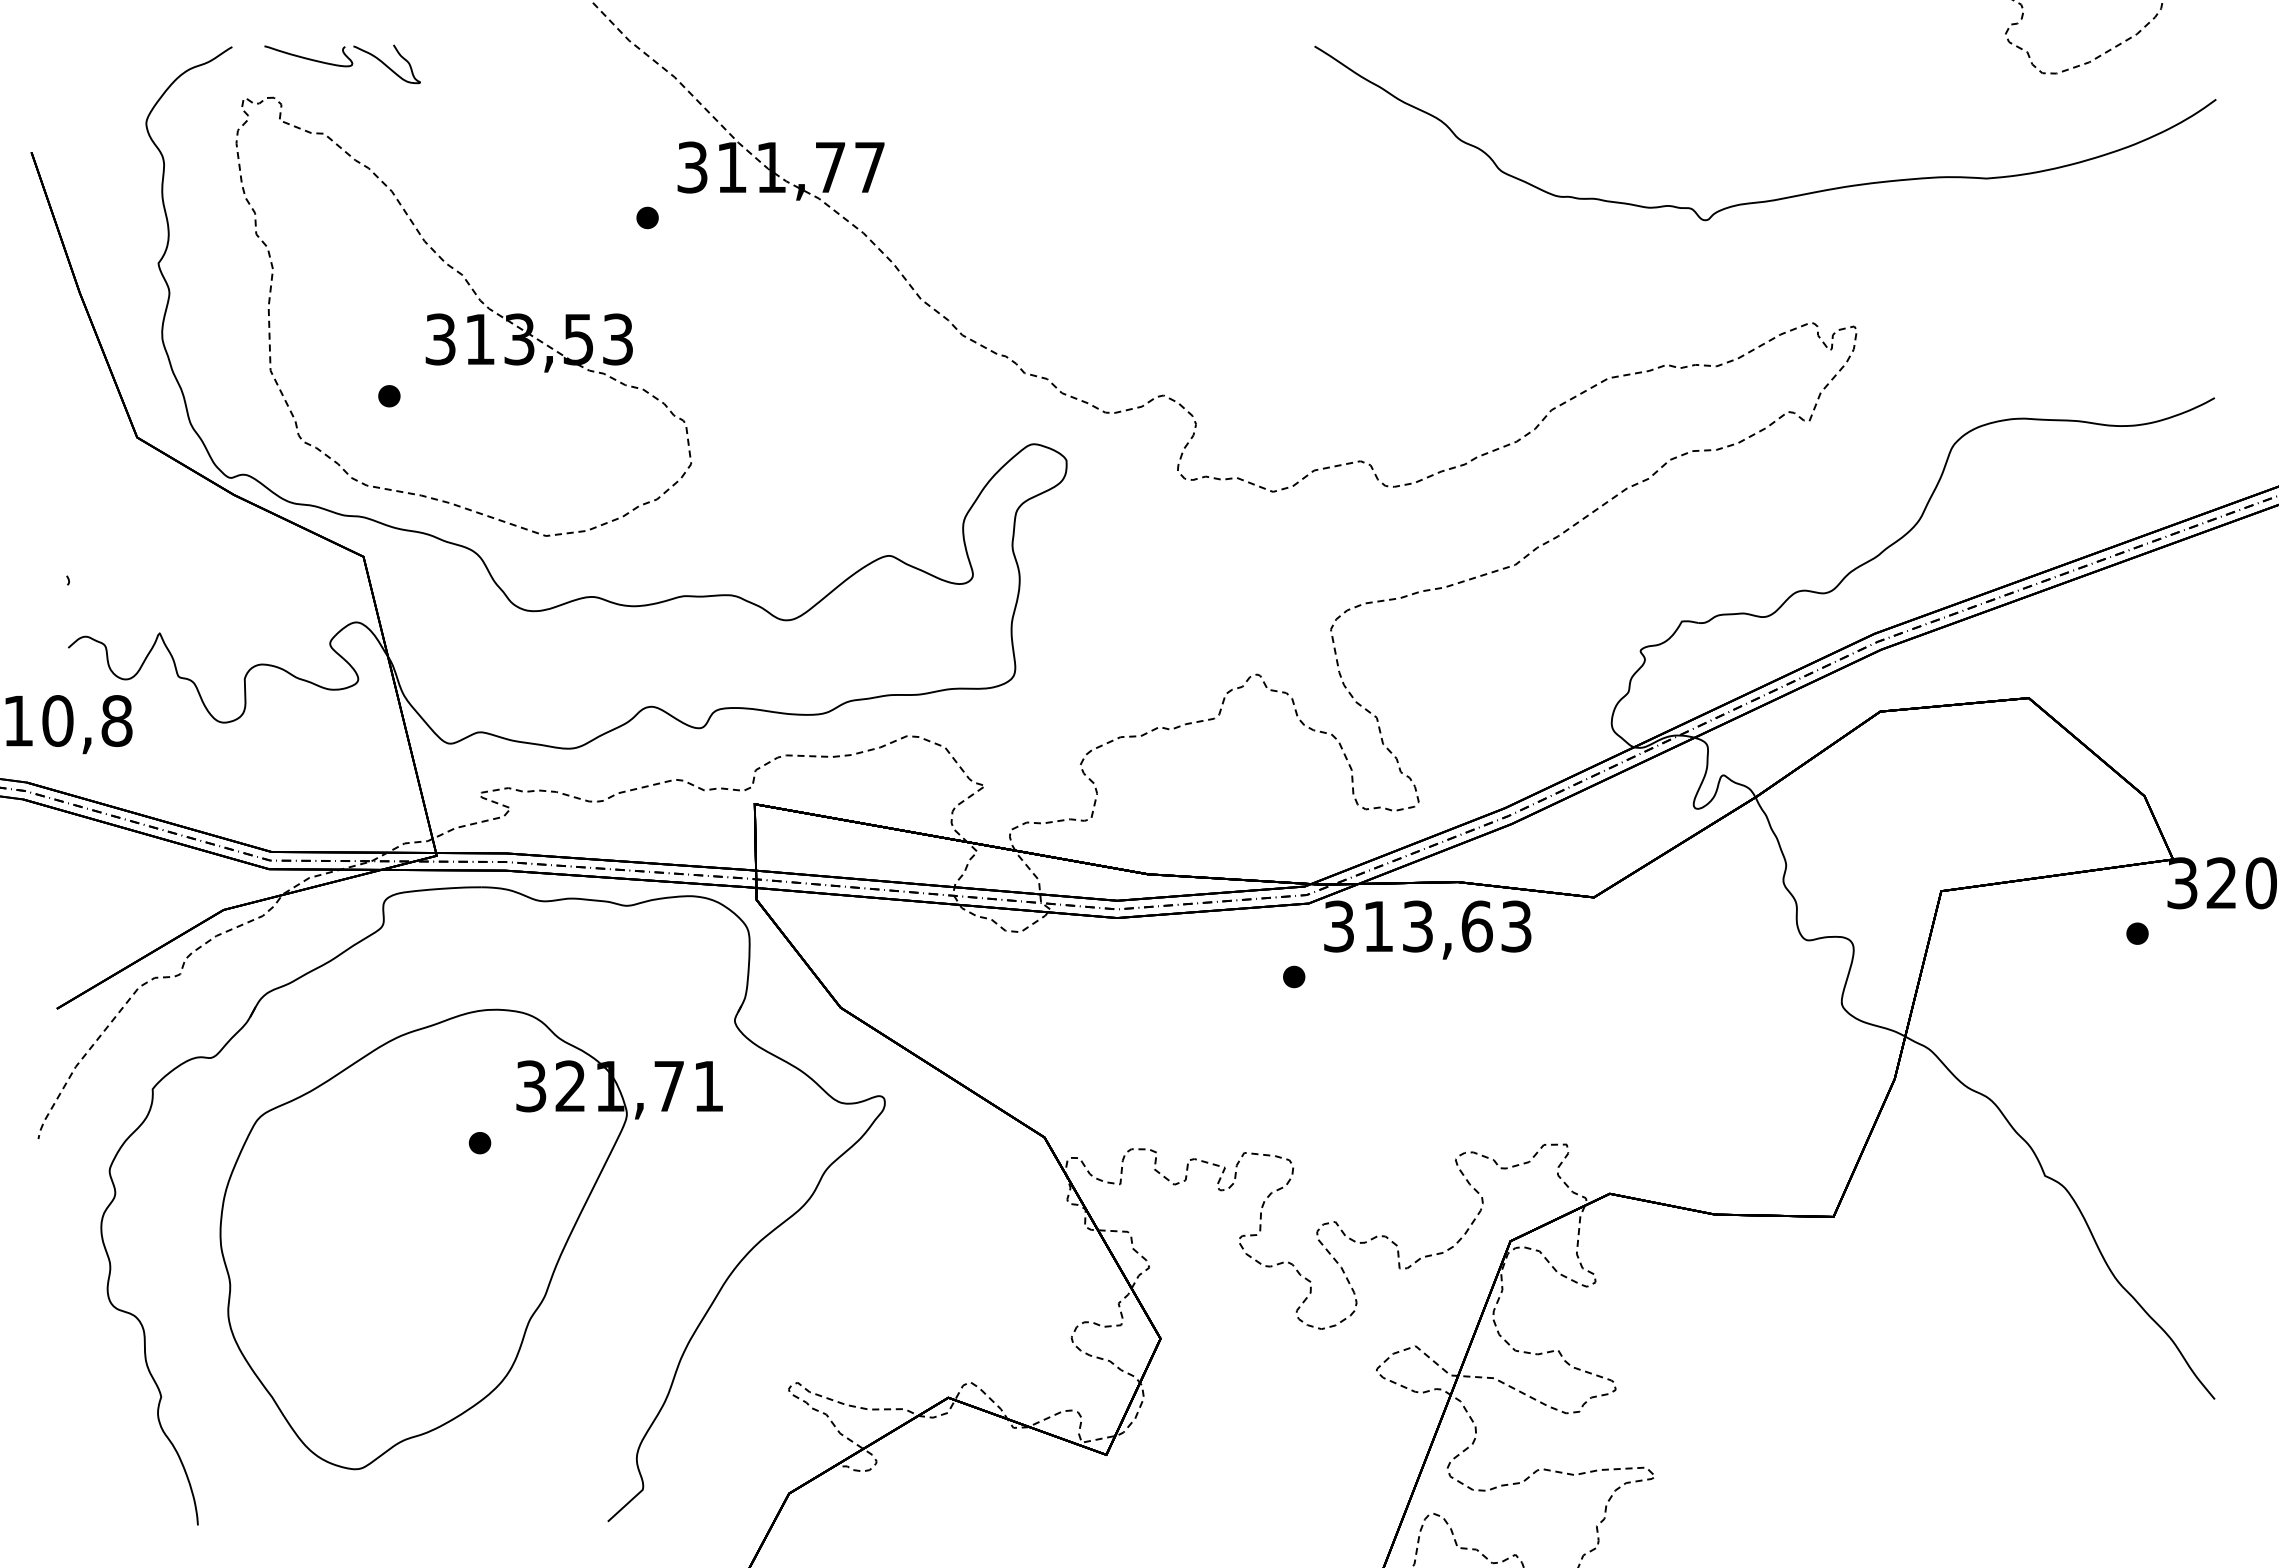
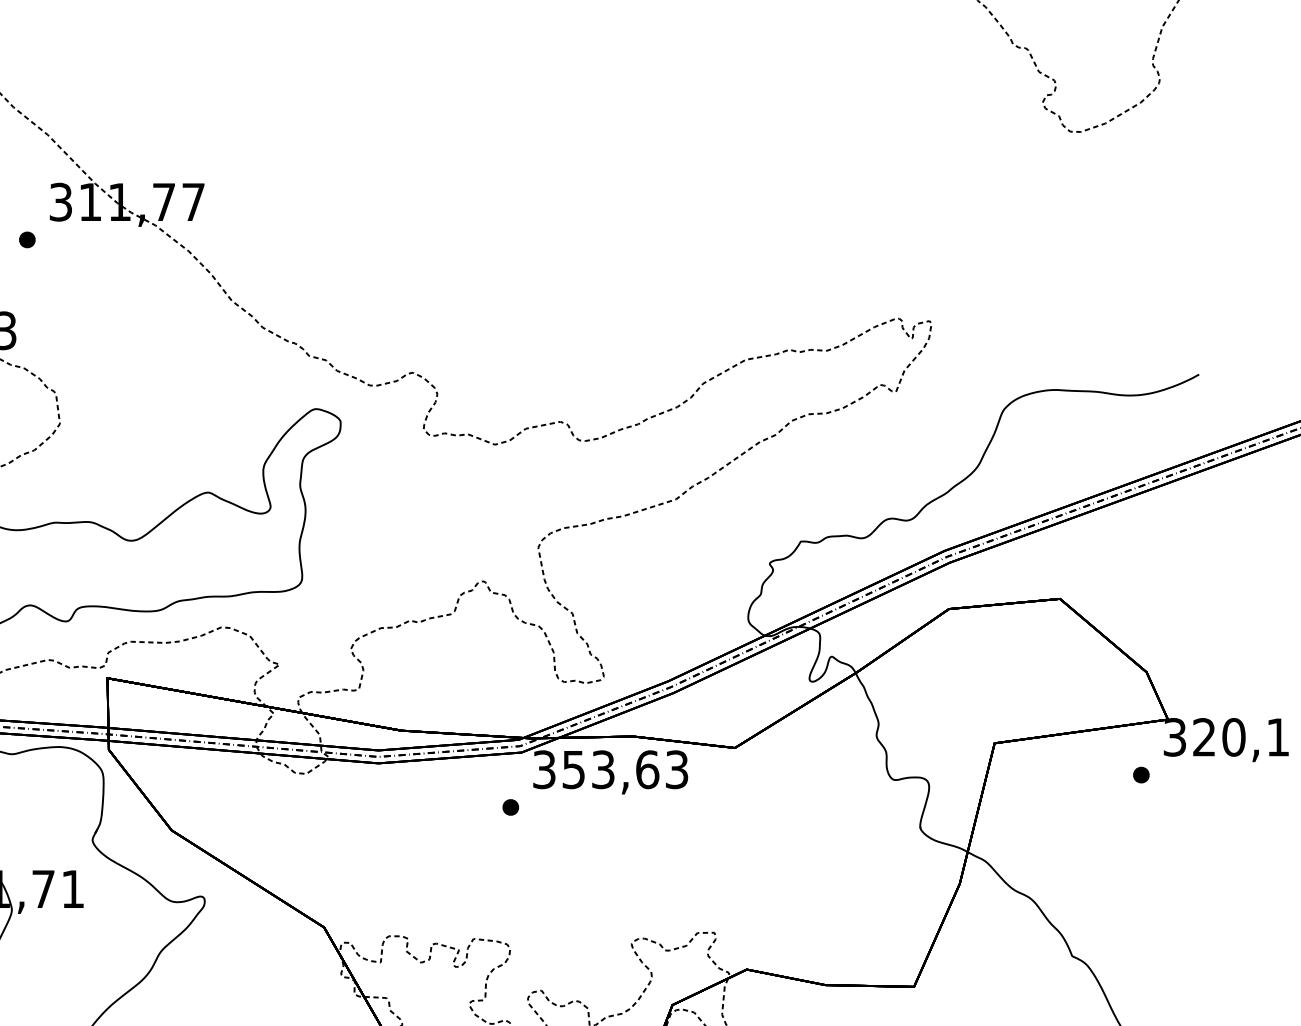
curve: (1777, 198) -> (872, 225), removed
text: (1377, 926) -> (573, 769), 313,63 -> 353,63

